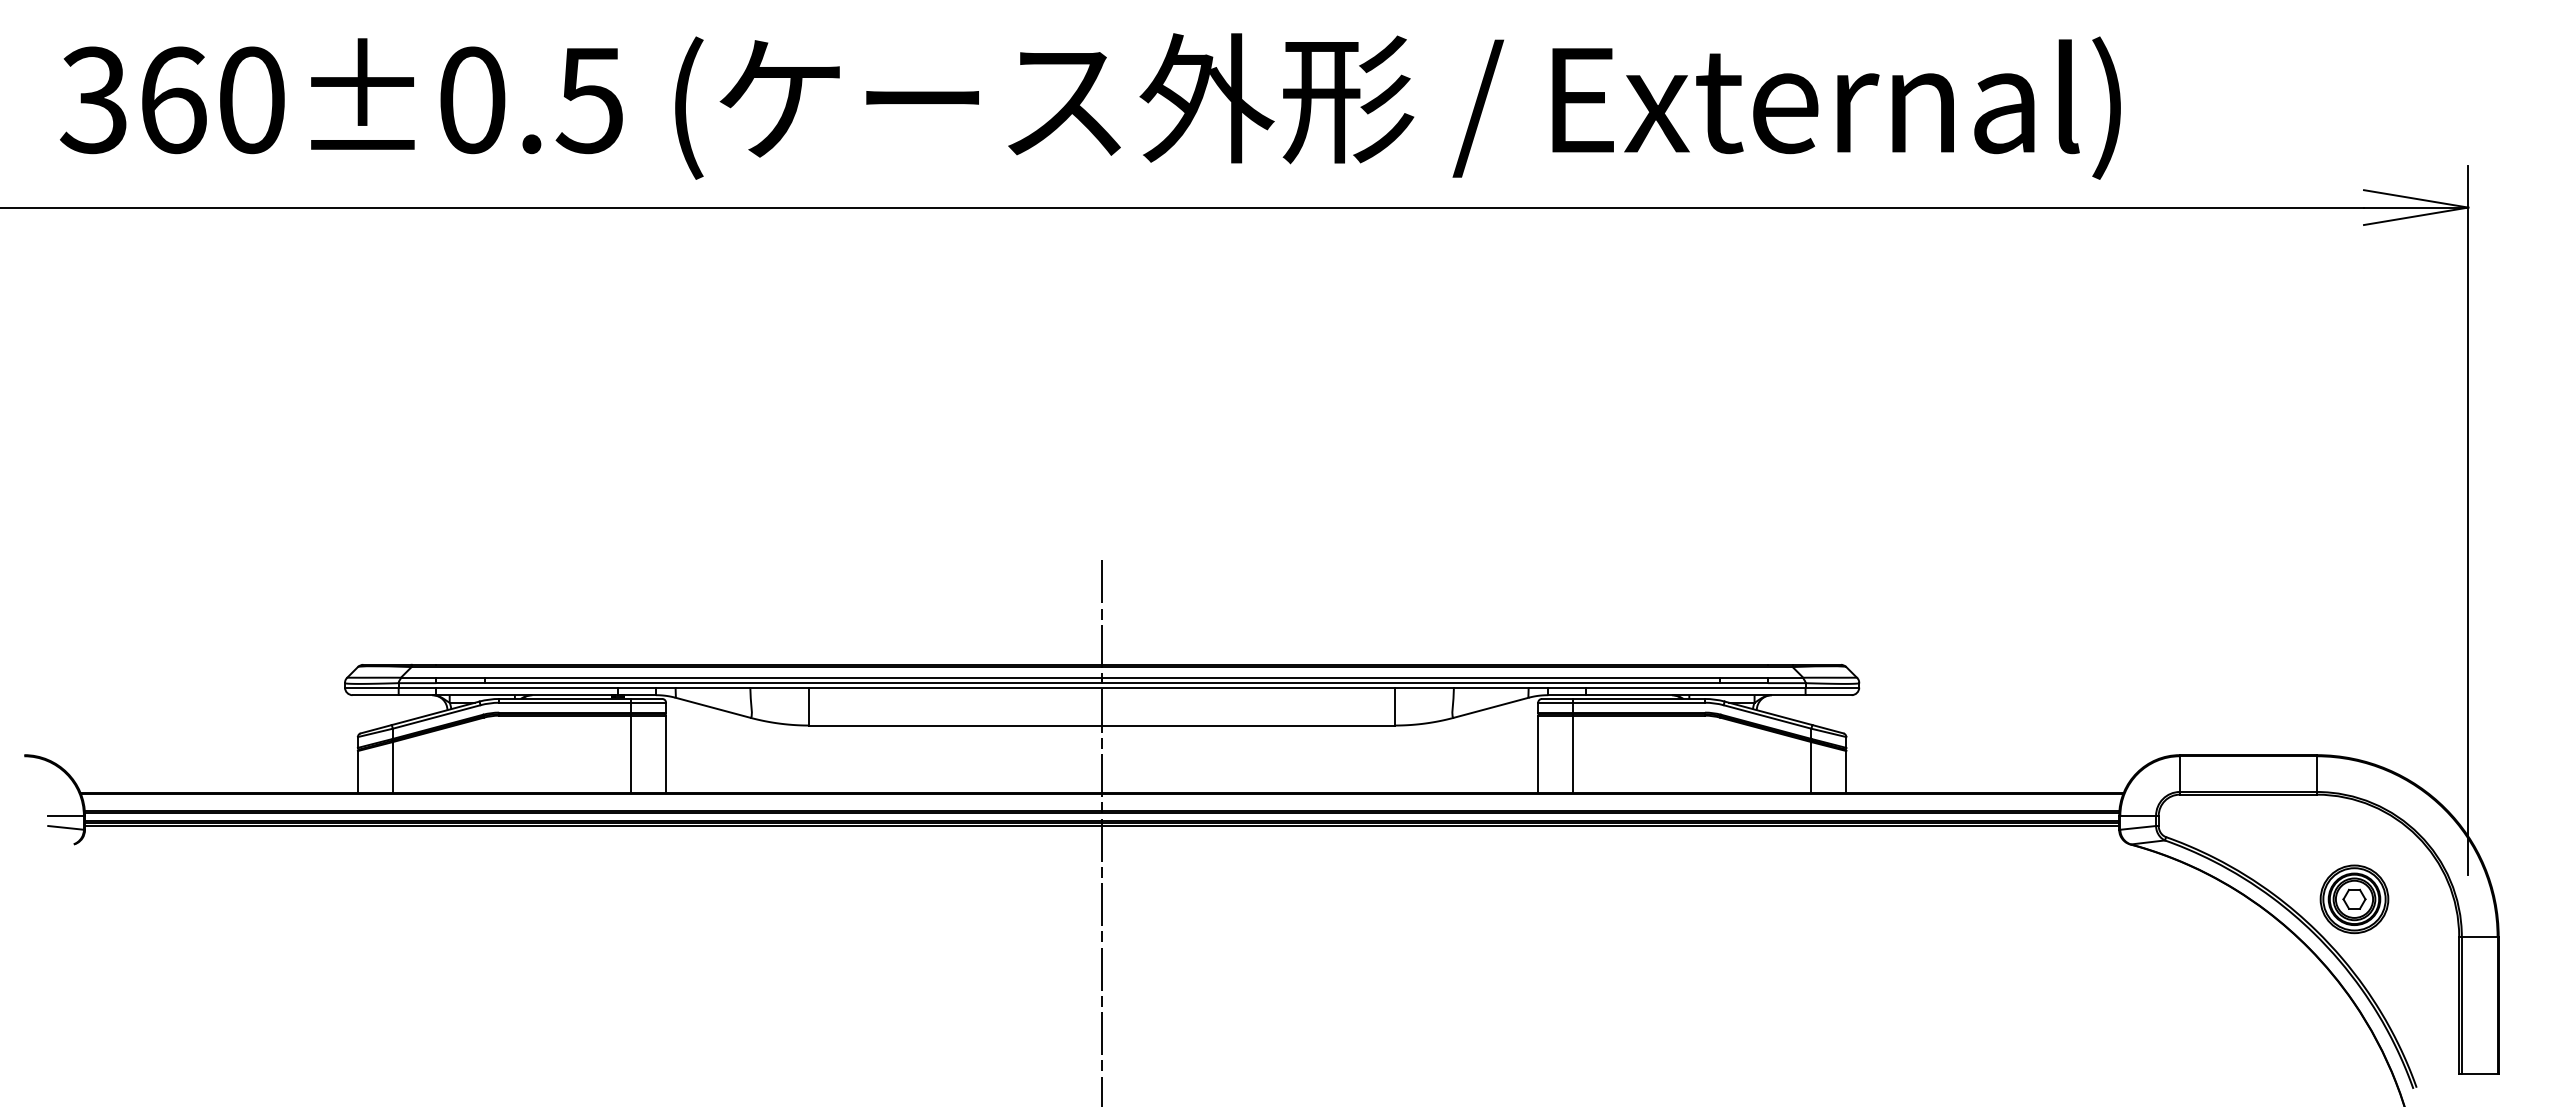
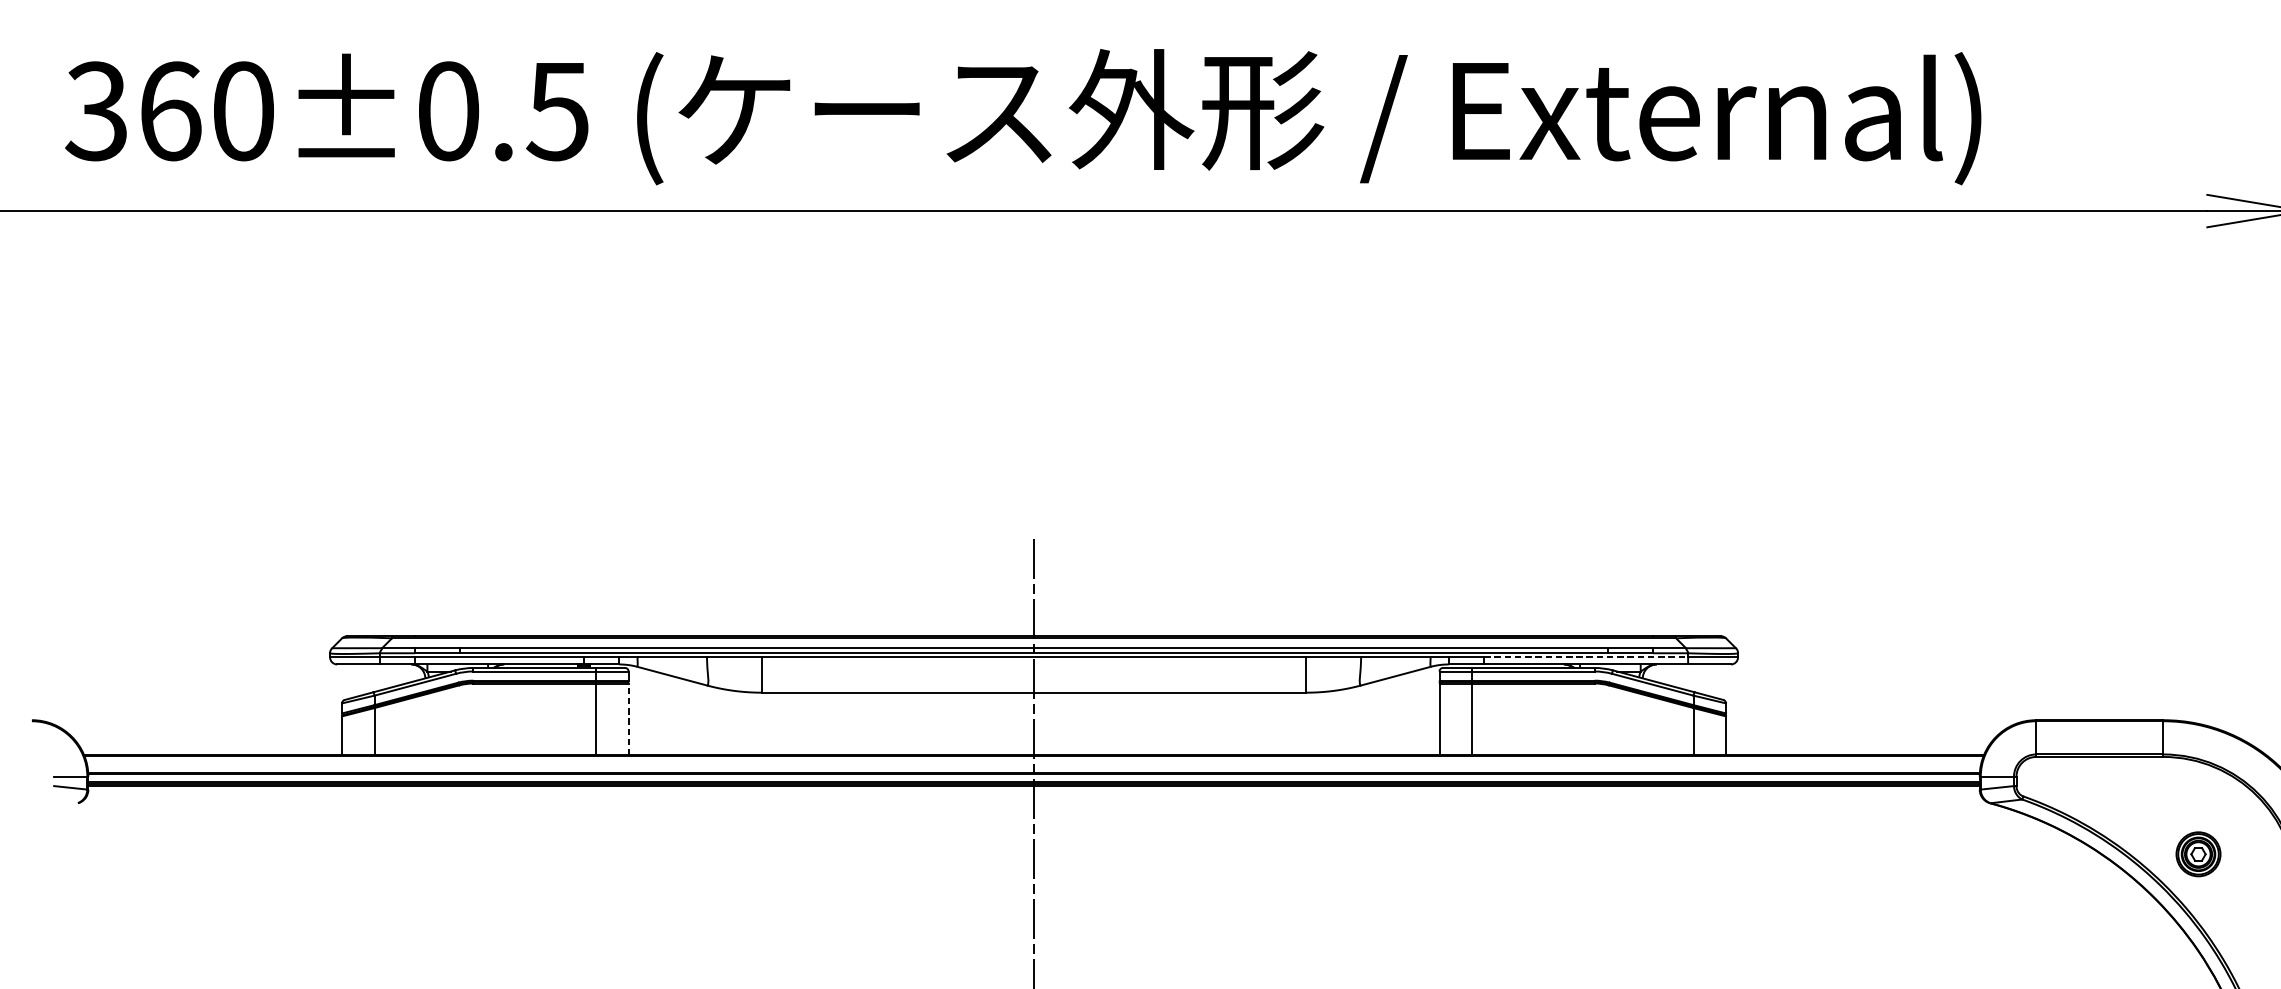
line: (1695, 687) -> (1585, 657), solid -> dashed
line: (666, 754) -> (629, 719), solid -> dashed
part: (2354, 899) -> (2198, 854), size x0.7

